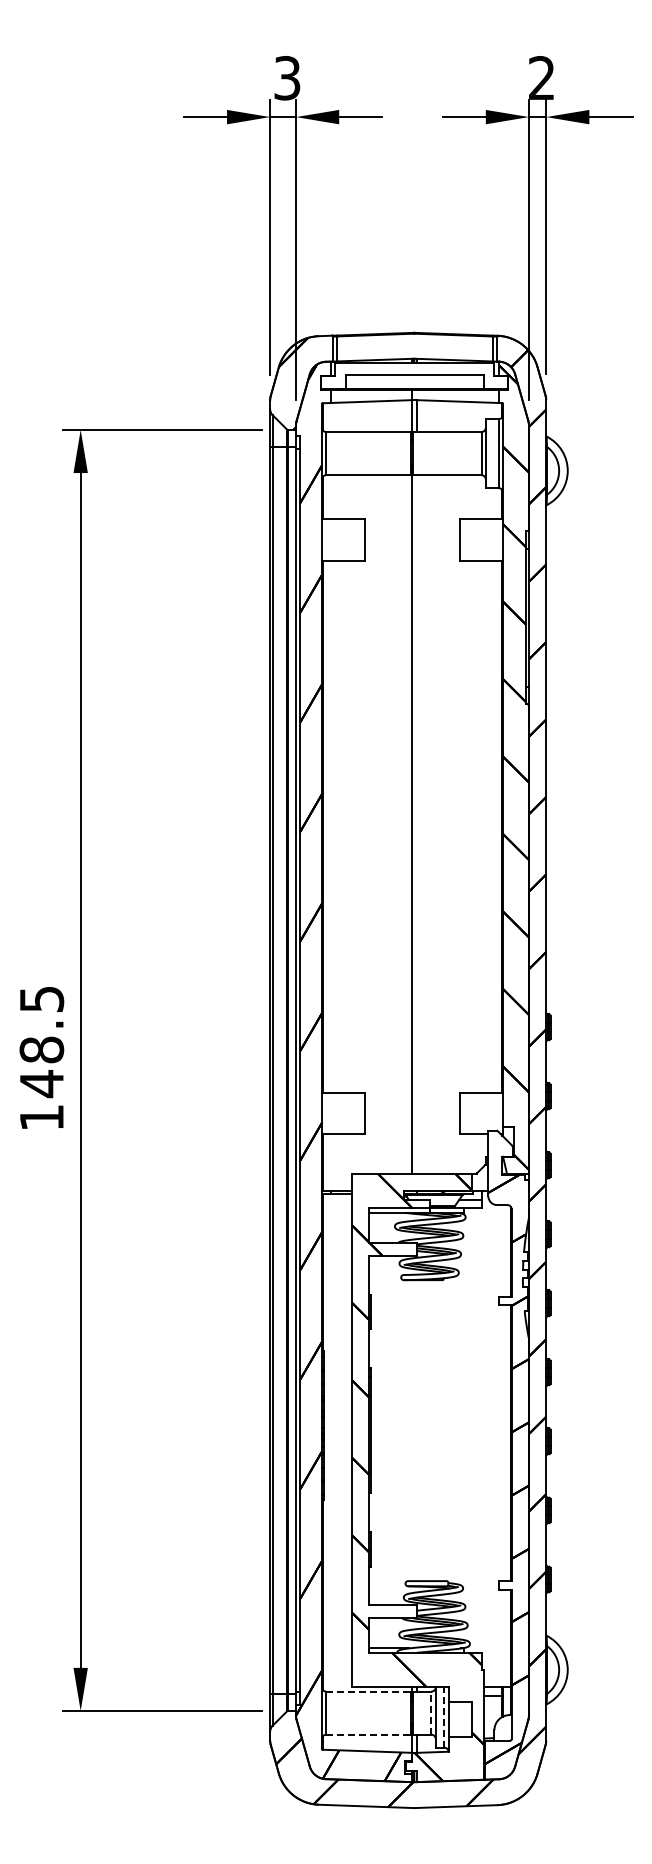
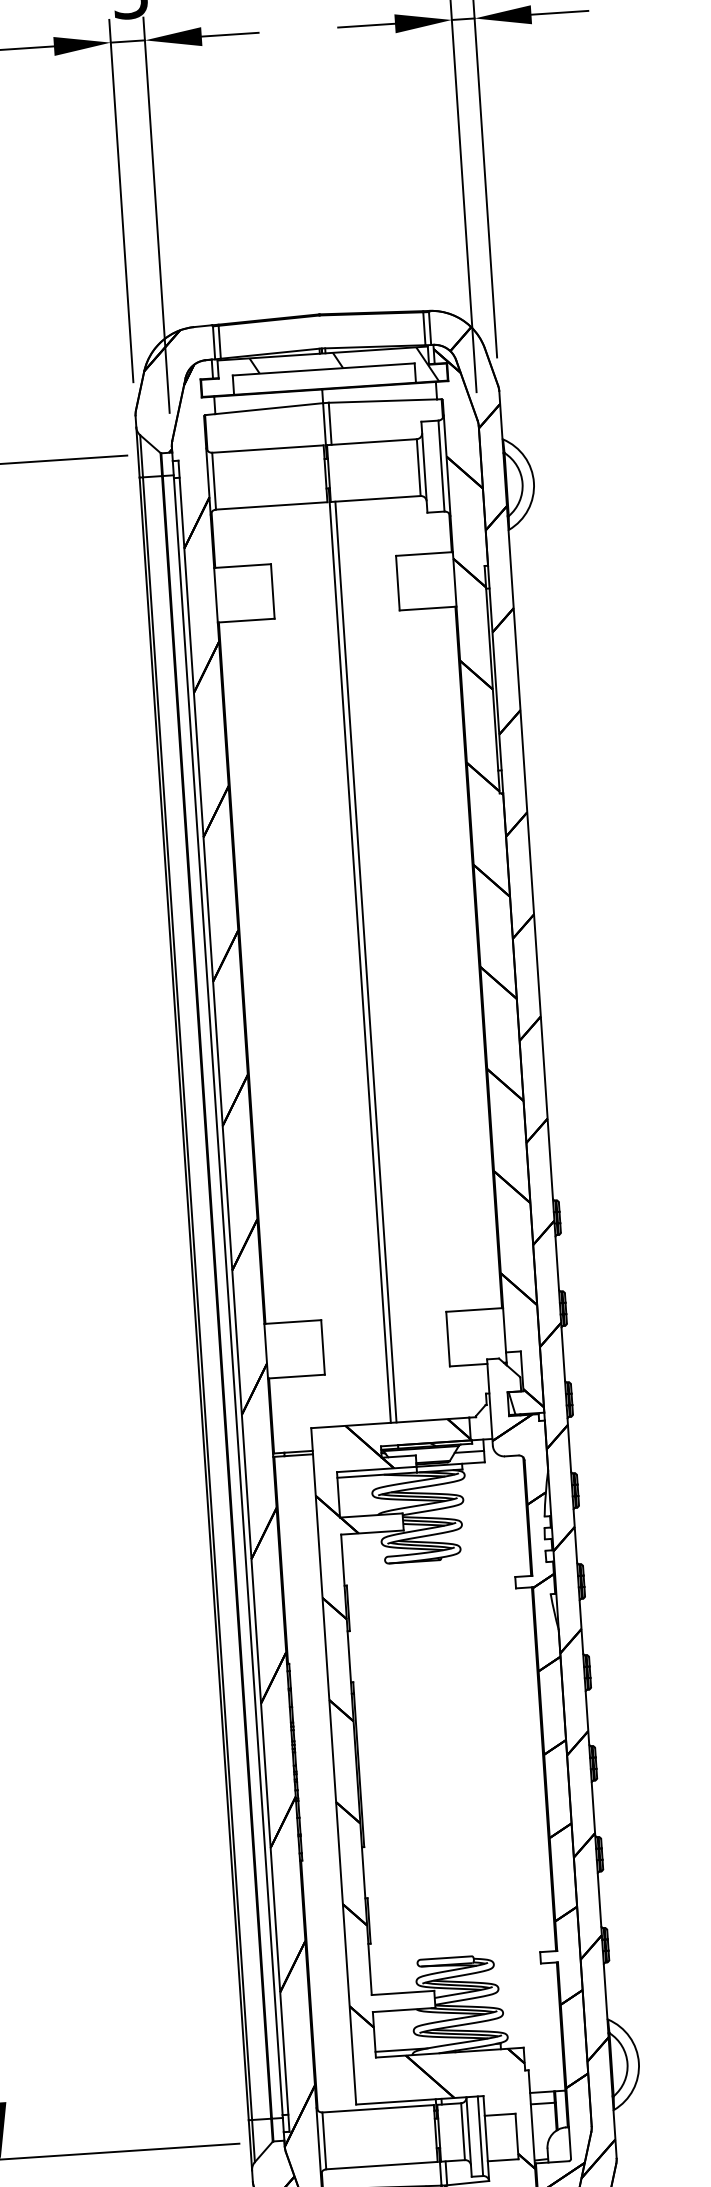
hatch: (430, 375) -> (344, 369), added
line: (416, 824) -> (365, 961), added
line: (368, 1691) -> (378, 2108), dashed -> solid
line: (431, 1713) -> (463, 2132), dashed -> solid
line: (444, 1717) -> (480, 2136), dashed -> solid
line: (368, 1734) -> (381, 2165), dashed -> solid

